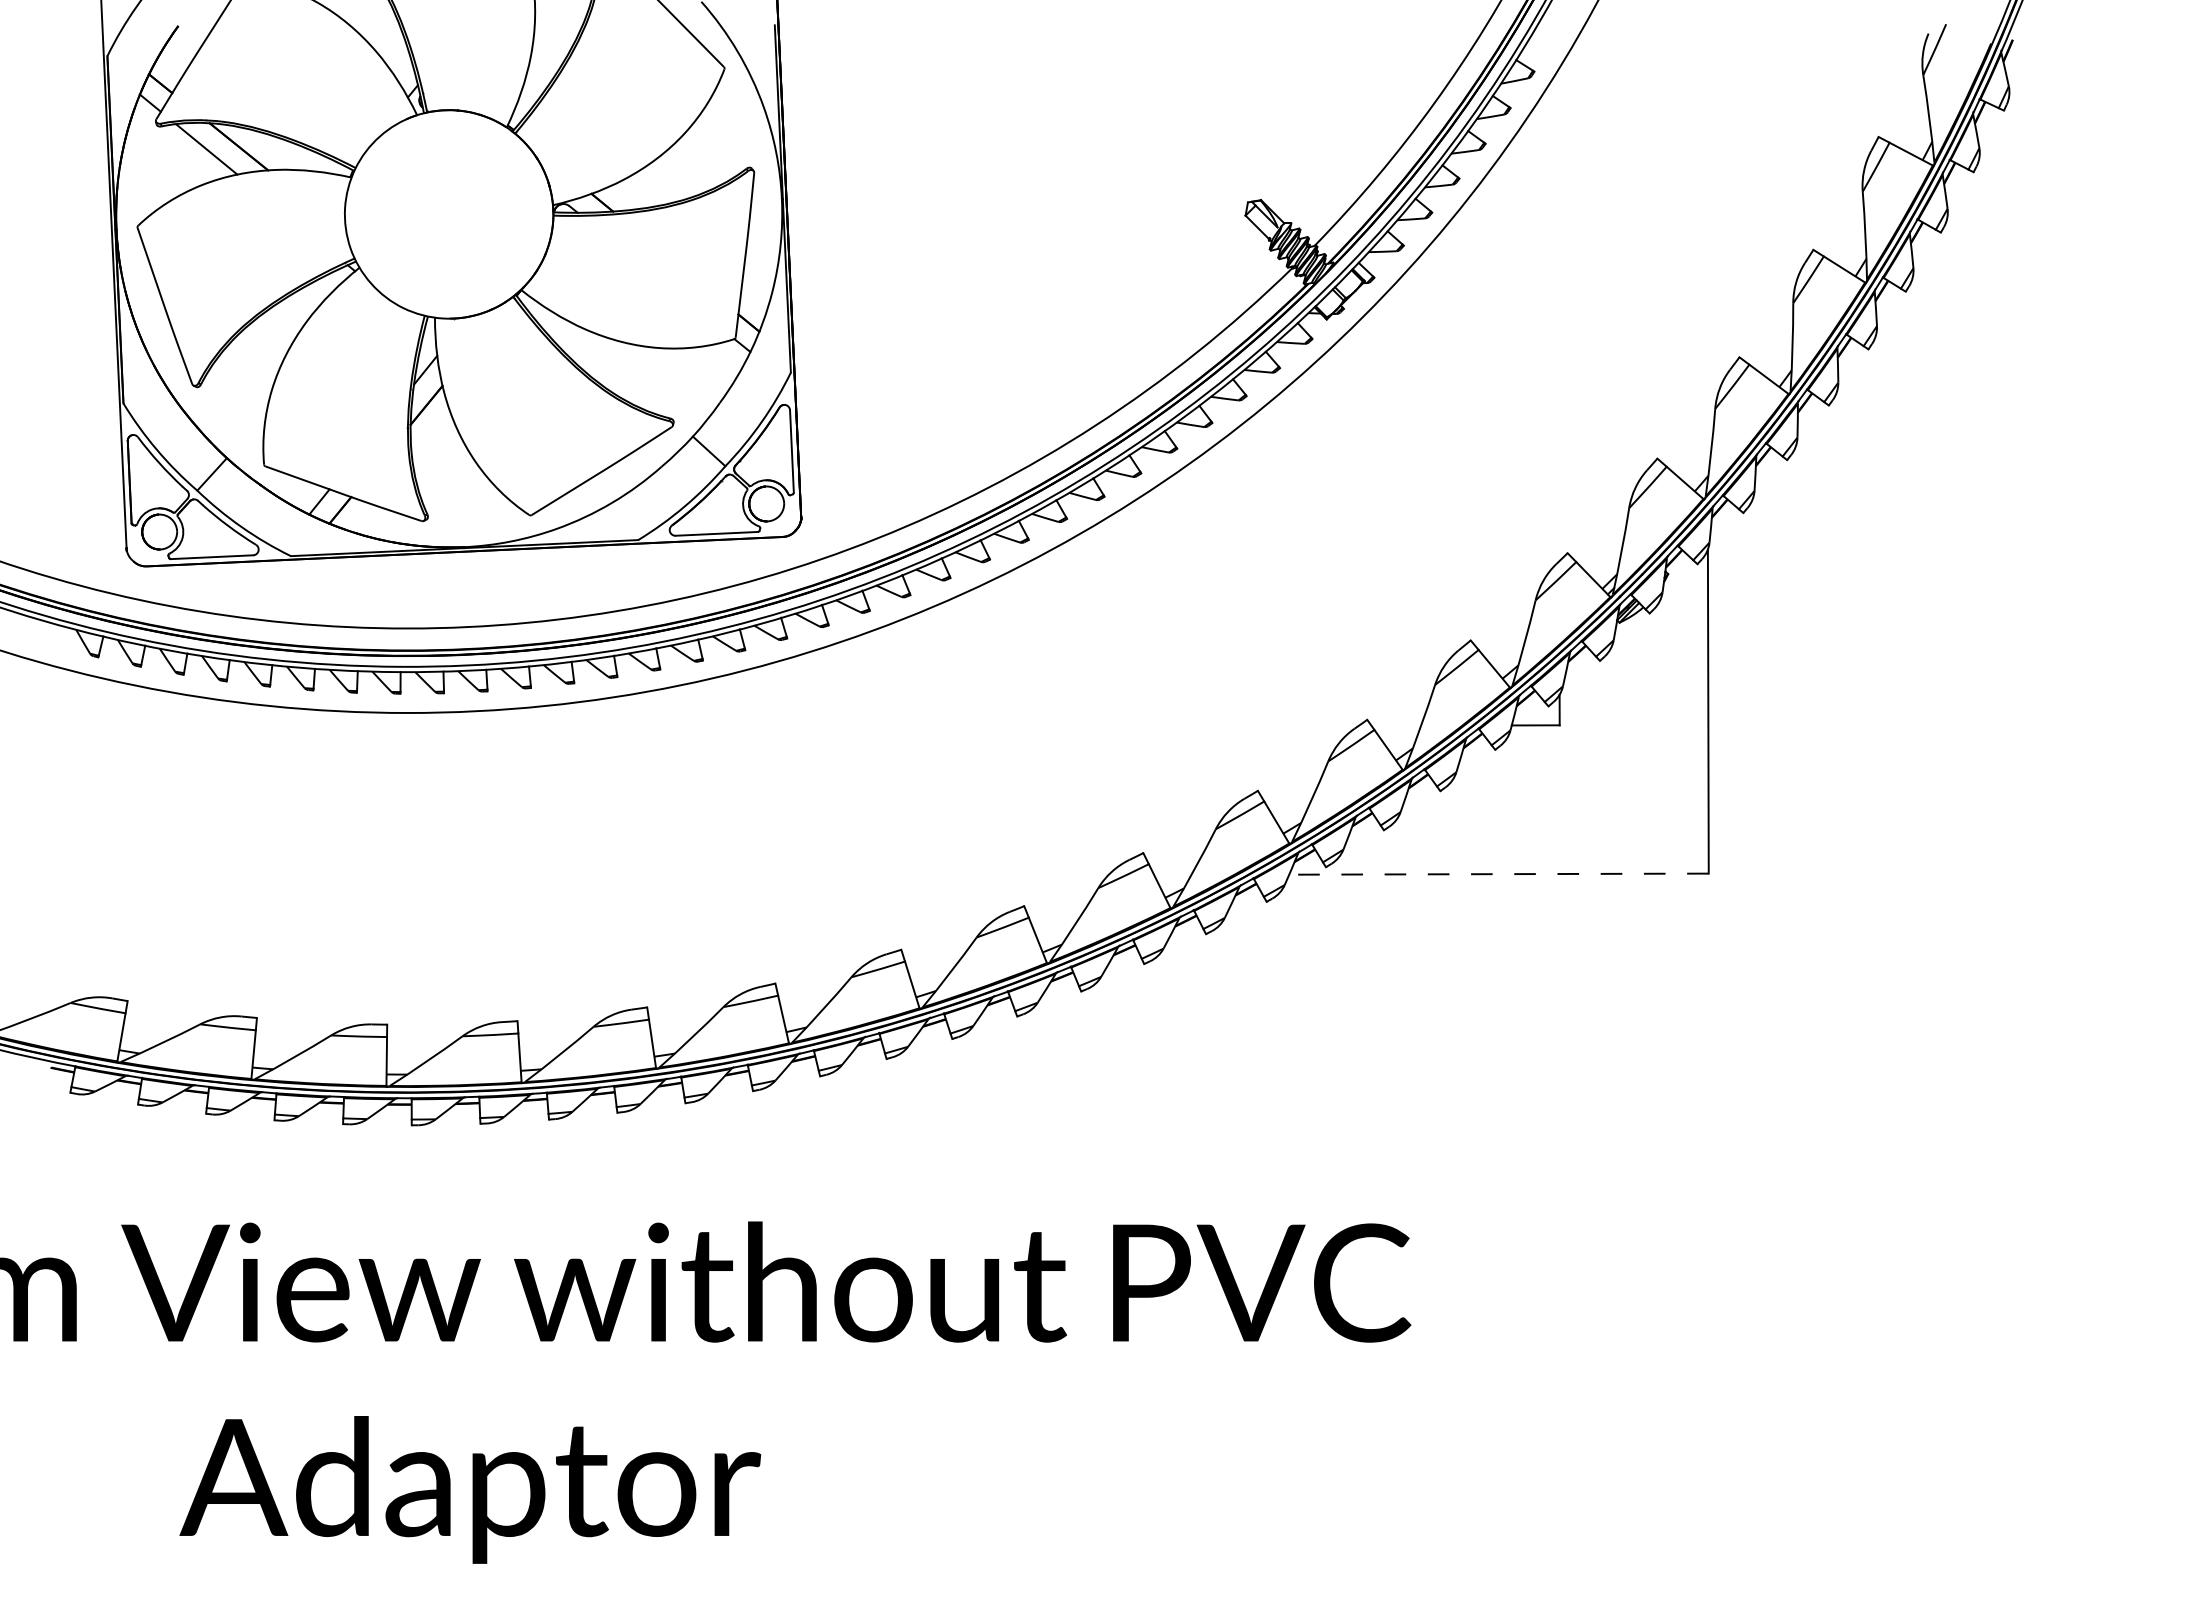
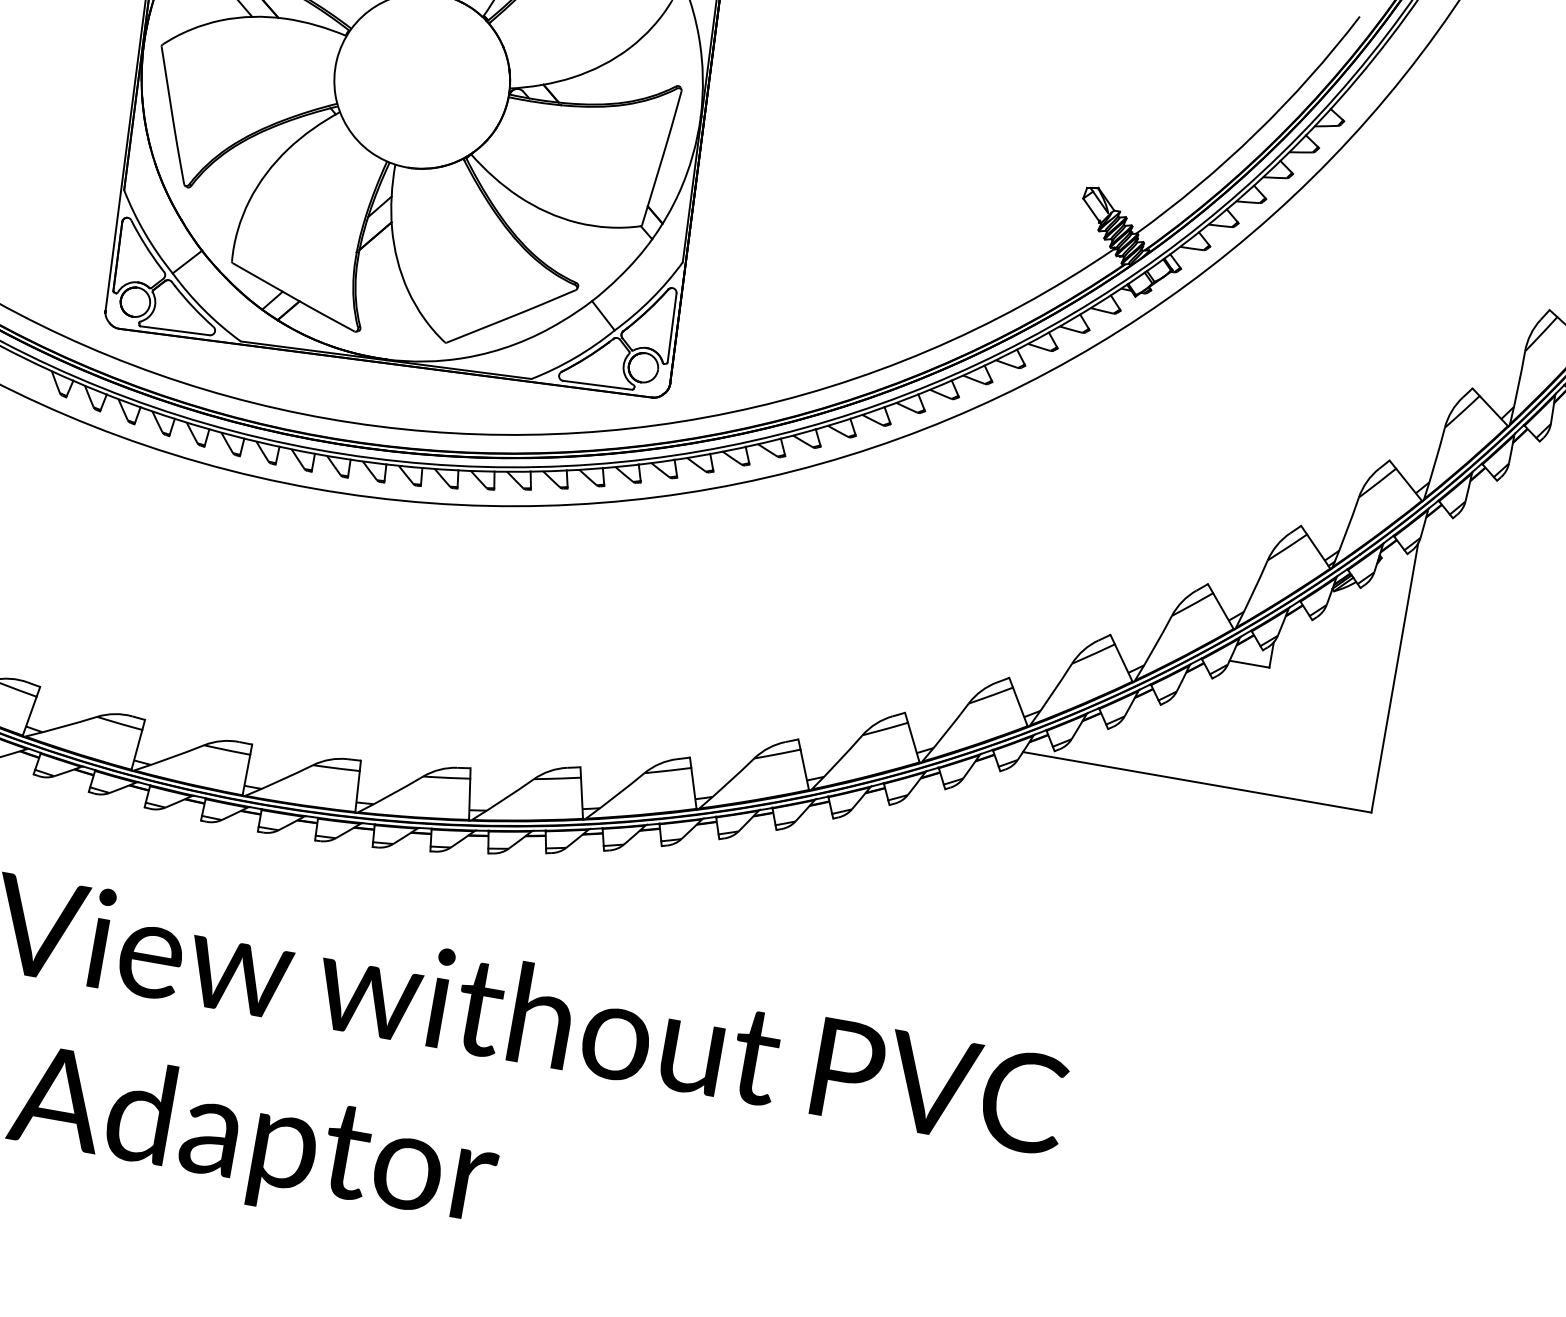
line: (1498, 874) -> (1196, 782), dashed -> solid

